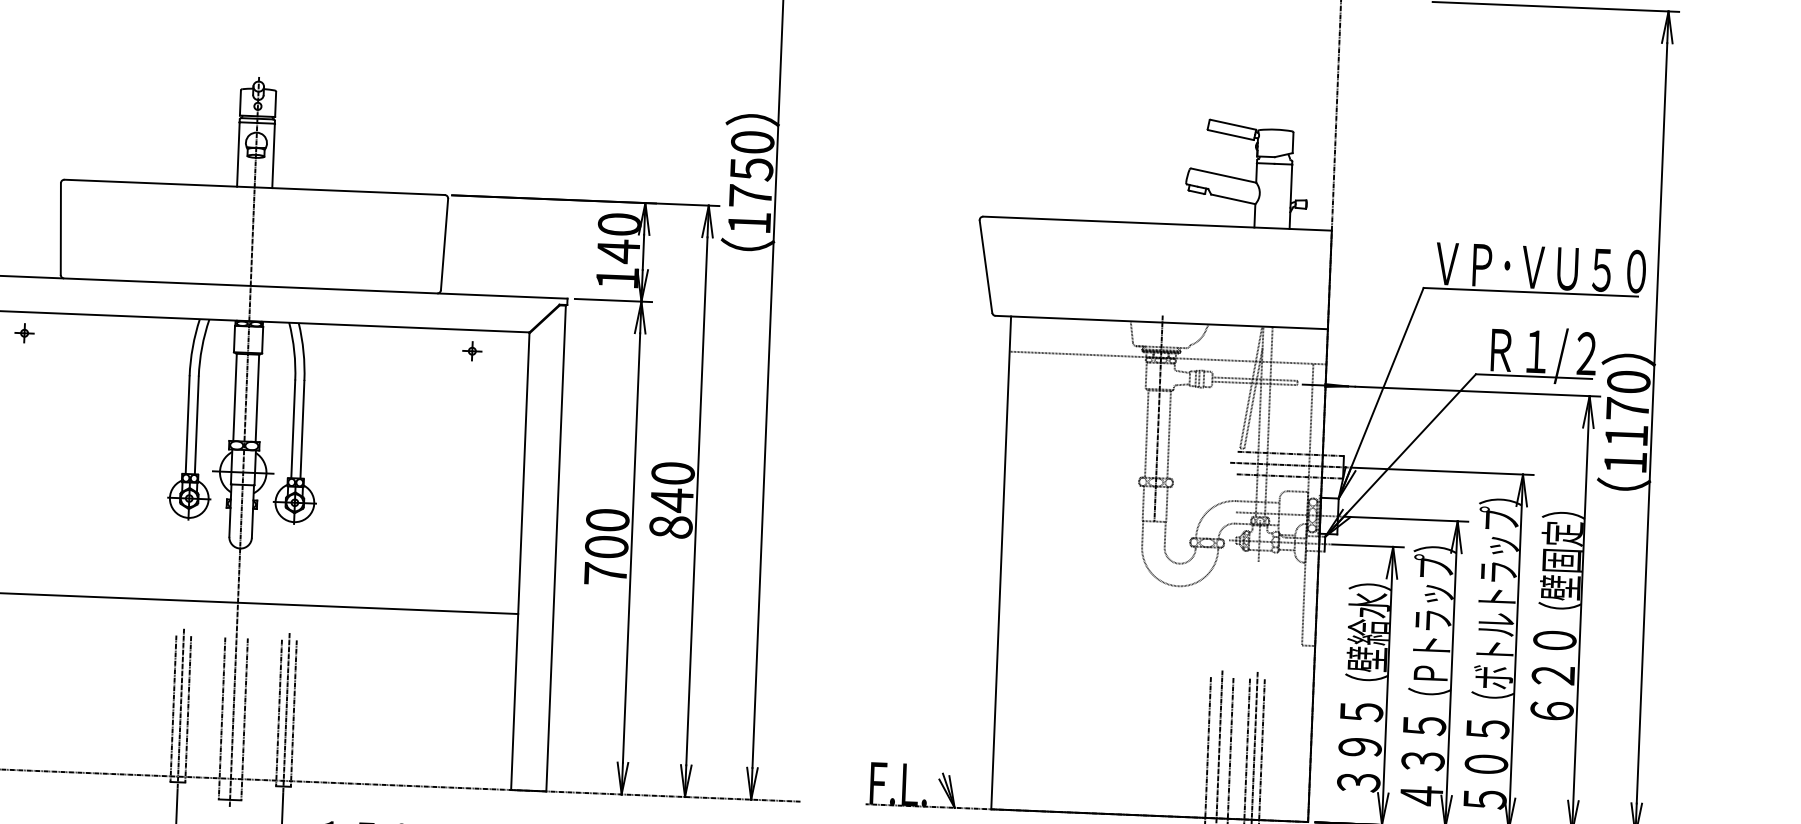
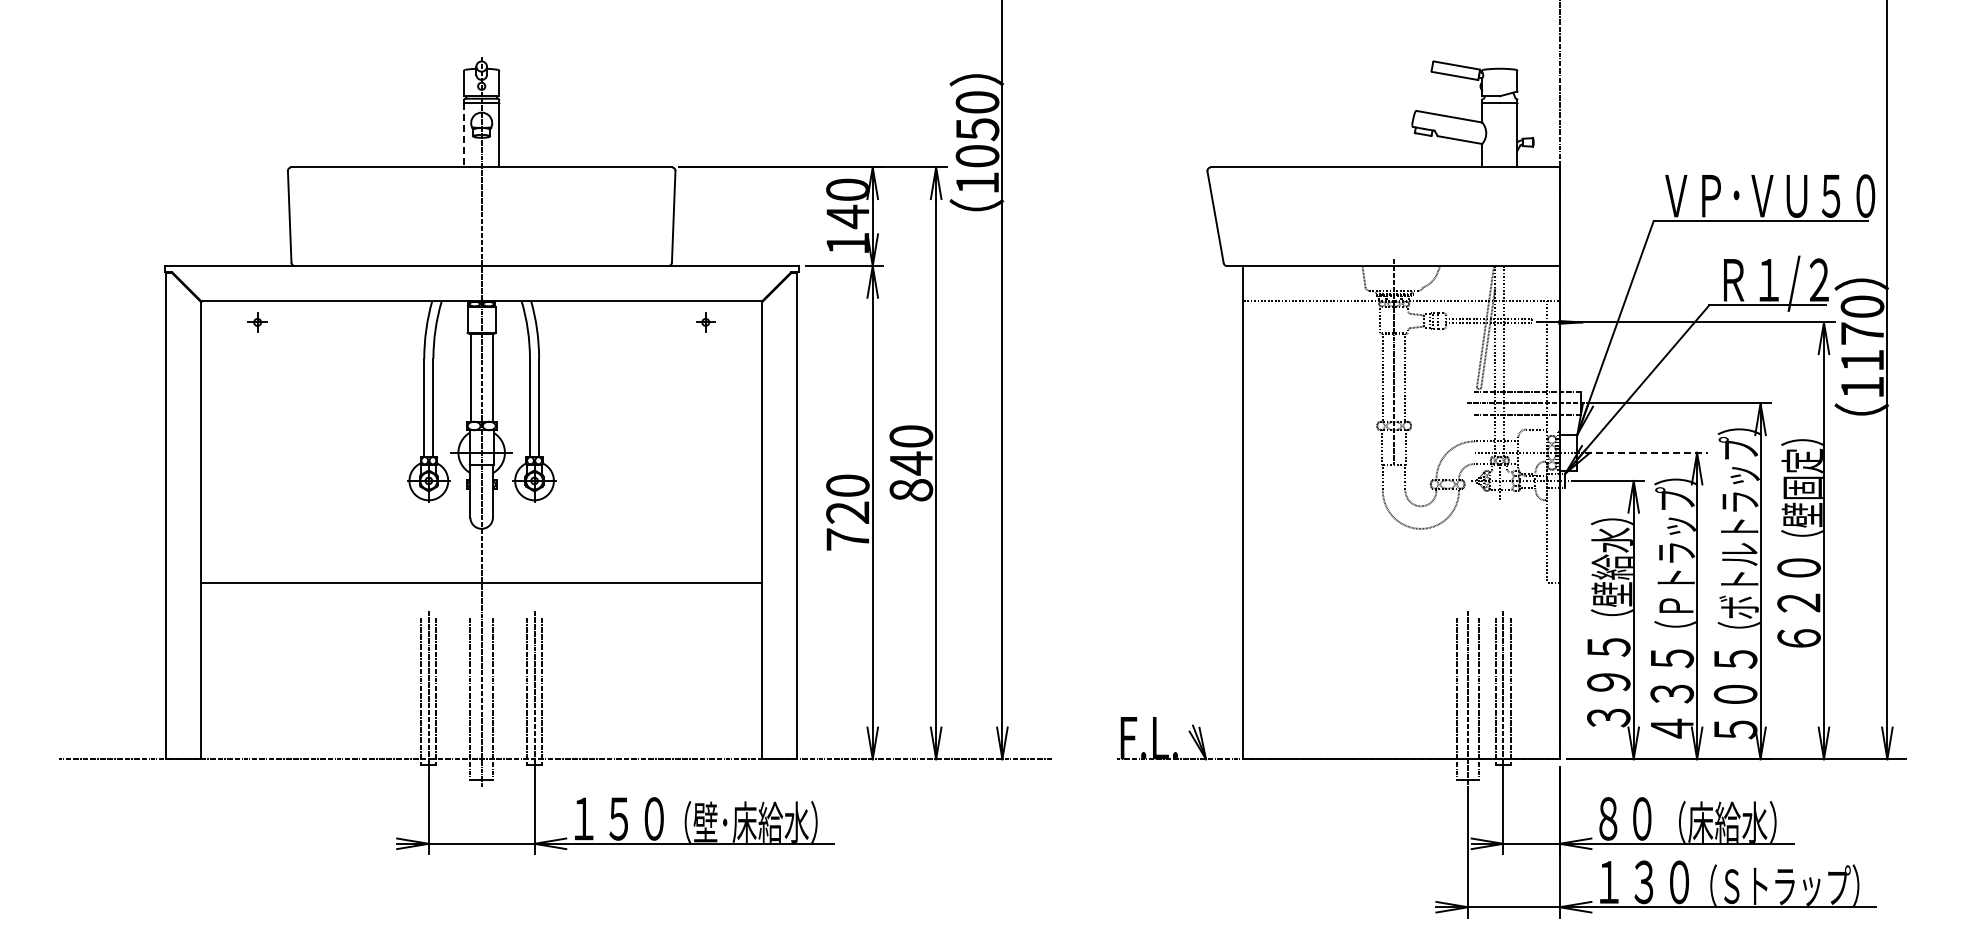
line: (238, 154) -> (464, 135), solid -> dashed
text: (750, 196) -> (977, 156), 1750 -> 1050
line: (1407, 518) -> (1646, 452), solid -> dashed
text: (606, 546) -> (847, 512), 700 -> 720

